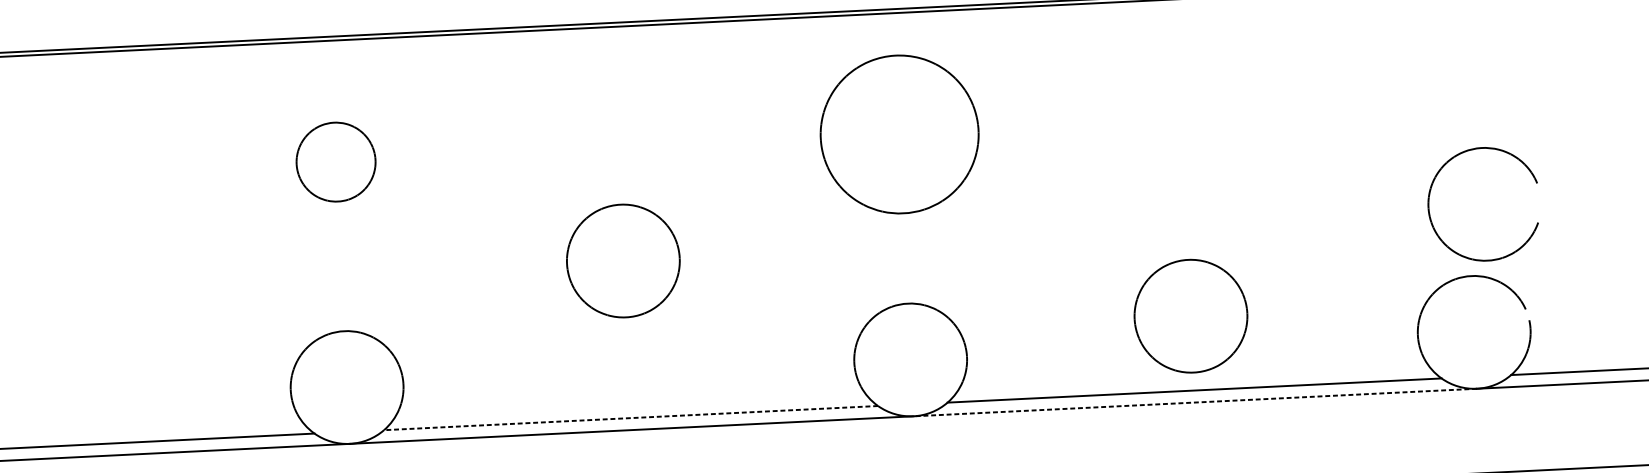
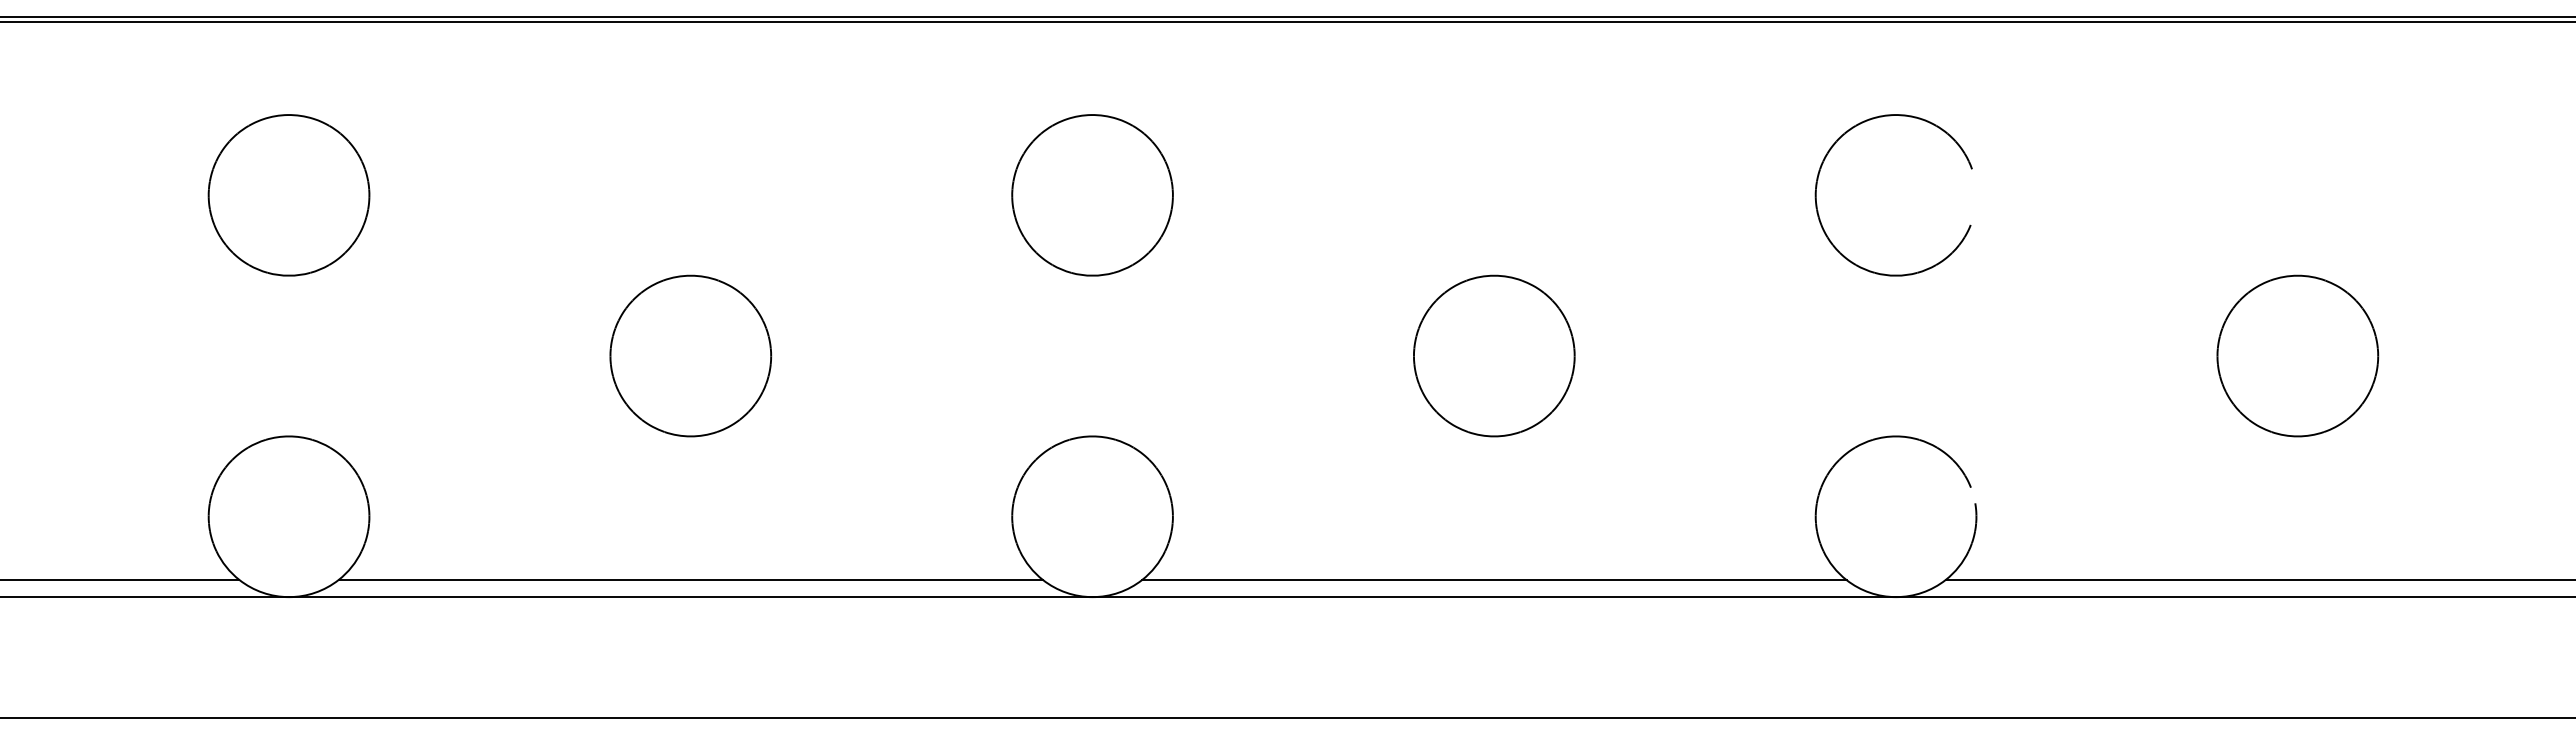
part: (899, 134) -> (1092, 195), size x0.71
part: (335, 162) -> (288, 195), size x1.43
part: (1429, 196) -> (1818, 180), moved
part: (1191, 315) -> (1494, 355), moved
line: (1195, 402) -> (1494, 597), dashed -> solid
line: (630, 418) -> (690, 580), dashed -> solid

